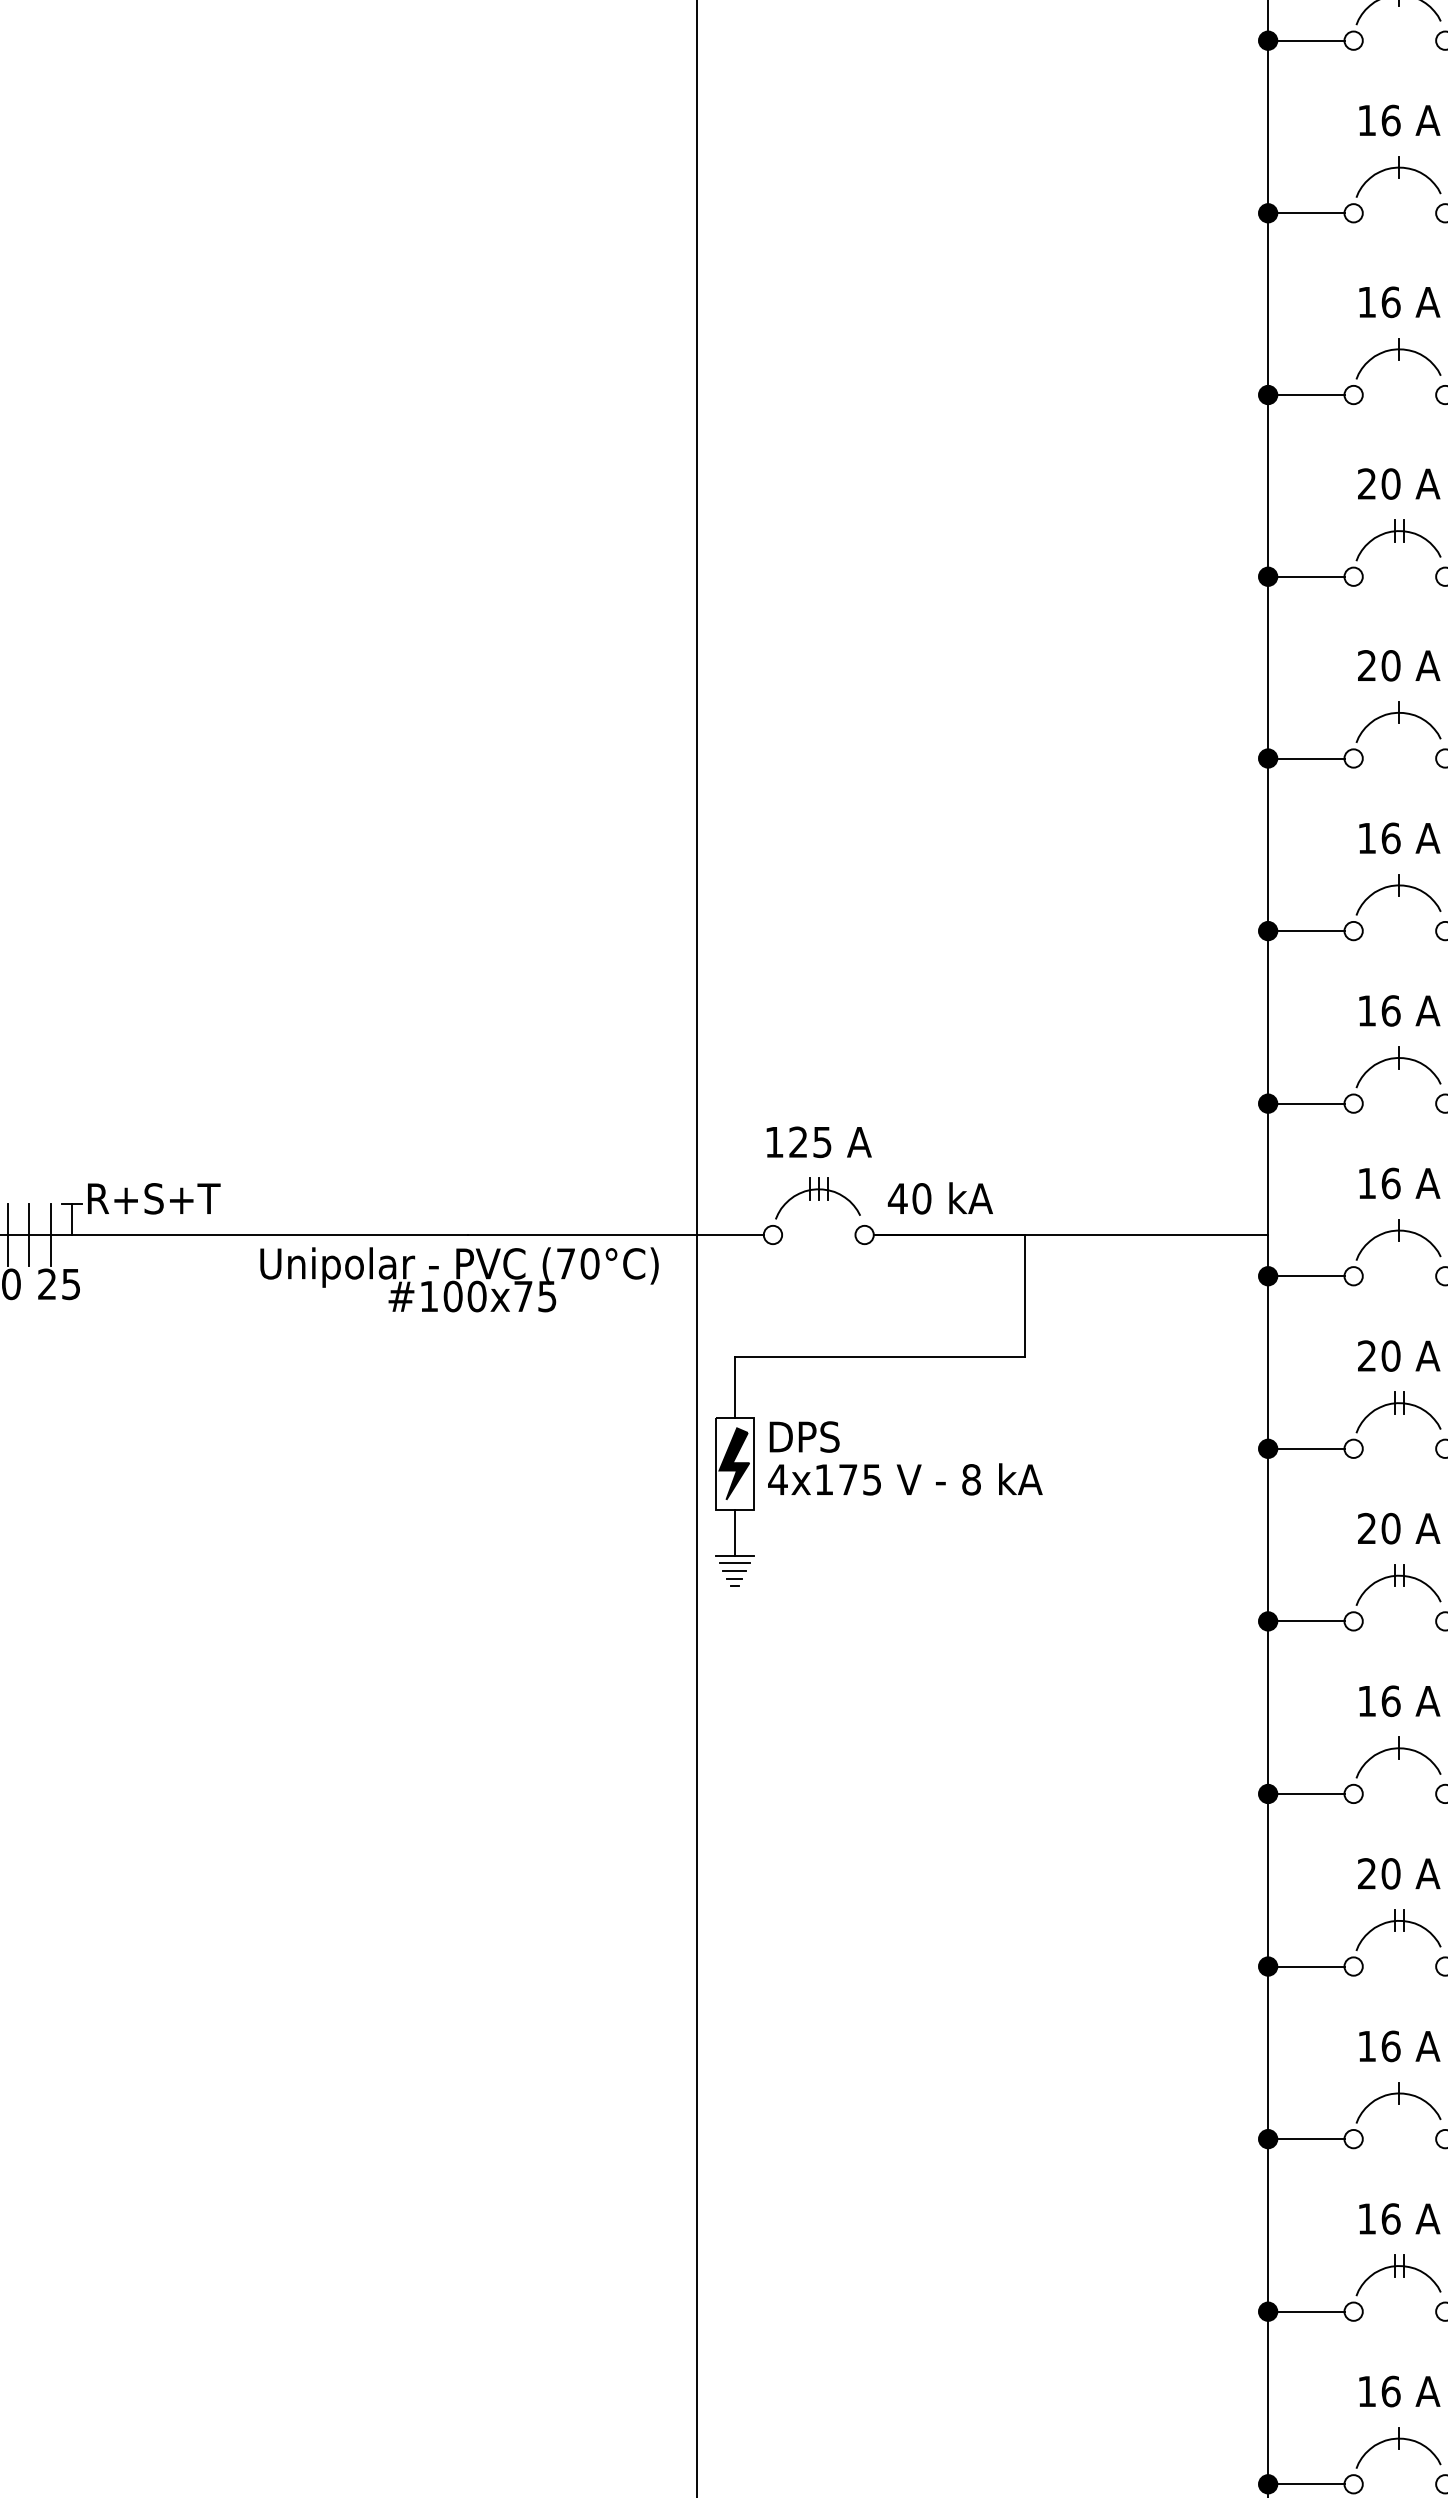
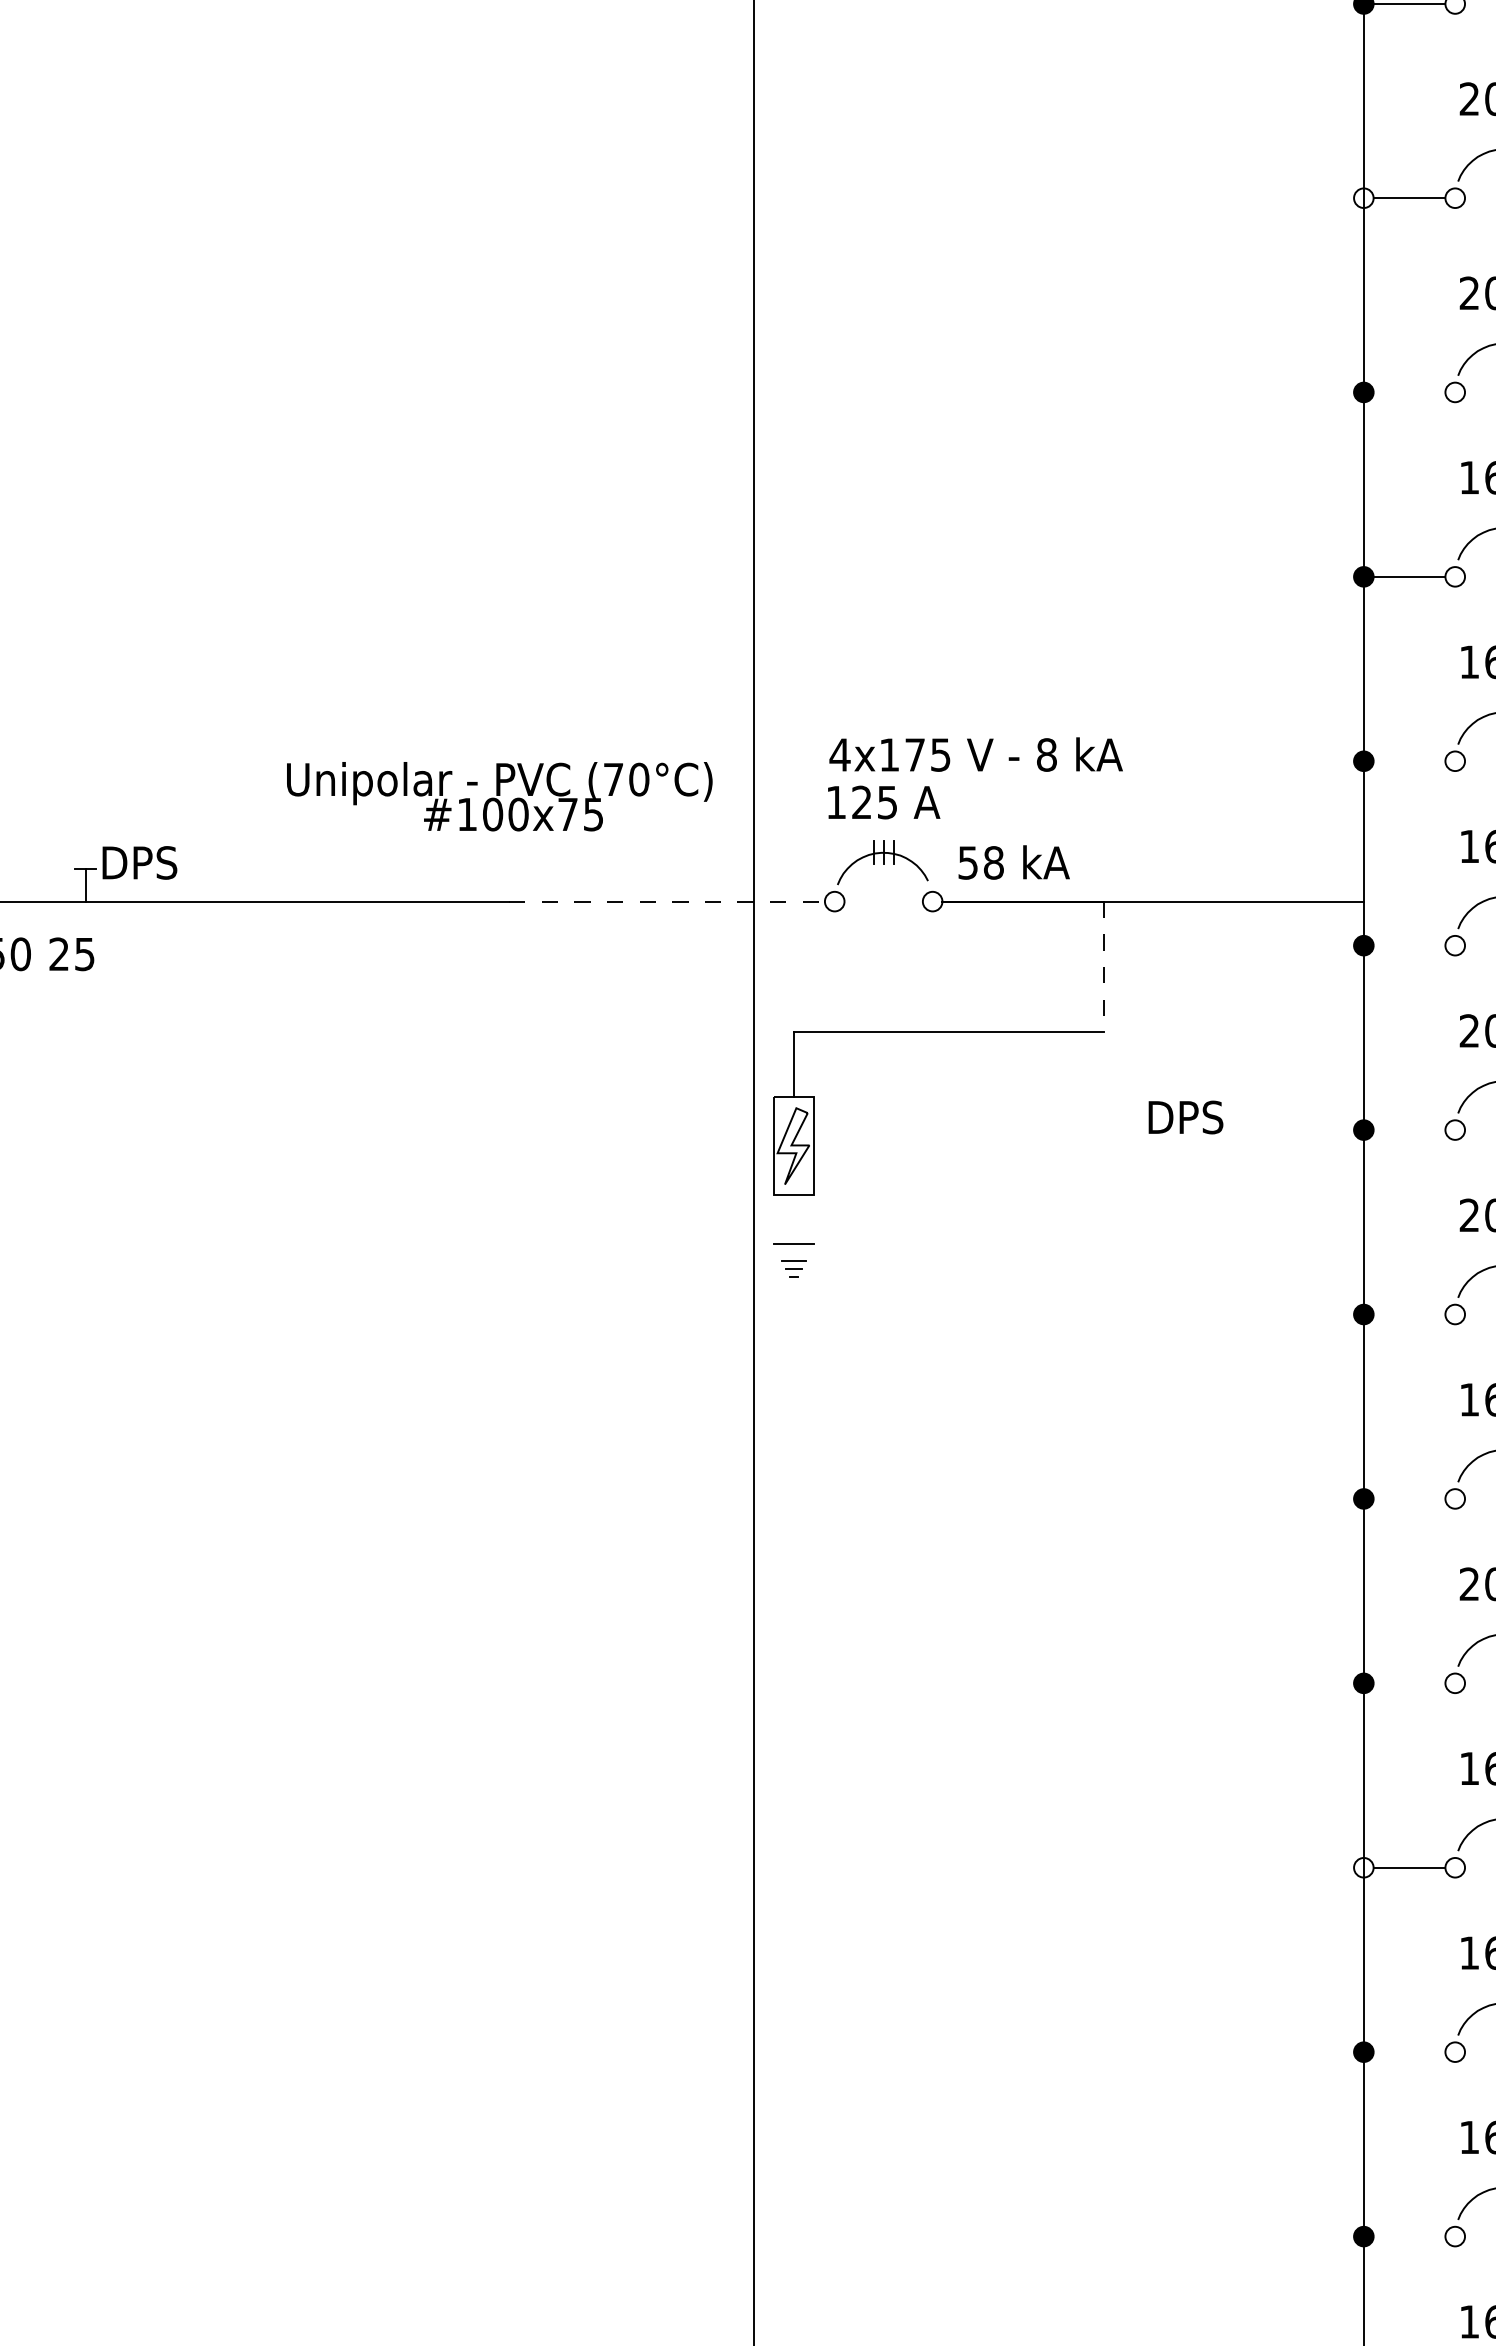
fill: (1267, 576) -> (1363, 197), removed
line: (1310, 758) -> (1409, 392), removed
line: (1310, 1103) -> (1409, 761), removed
text: (155, 1198) -> (174, 862), R+S+T -> DPS
text: (909, 1198) -> (980, 862), 40 -> 58
line: (7, 1234) -> (16, 901), removed
line: (29, 1234) -> (40, 901), removed
line: (50, 1234) -> (62, 901), removed
line: (616, 1235) -> (667, 902), solid -> dashed
line: (1310, 1276) -> (1409, 945), removed
text: (459, 1279) -> (499, 796), moved
line: (1024, 1296) -> (1103, 967), solid -> dashed
text: (804, 1436) -> (1185, 1116), moved
line: (1310, 1448) -> (1409, 1129), removed
fill: (734, 1463) -> (793, 1145), removed
text: (905, 1479) -> (976, 754), moved
line: (734, 1532) -> (793, 1219), removed
line: (734, 1563) -> (793, 1252), removed
line: (1310, 1621) -> (1409, 1314), removed
line: (1310, 1793) -> (1409, 1498), removed
line: (1310, 1966) -> (1409, 1683), removed
fill: (1267, 2138) -> (1363, 1867), removed
line: (1310, 2311) -> (1409, 2051), removed
line: (1310, 2484) -> (1409, 2236), removed

